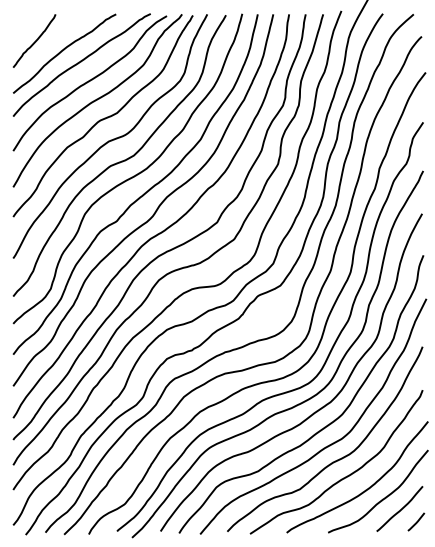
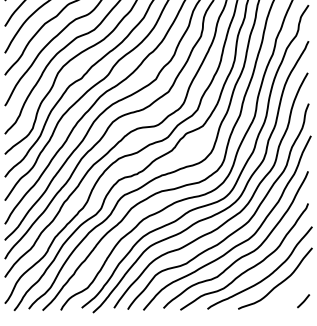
curve: (400, 509) -> (291, 291), removed

